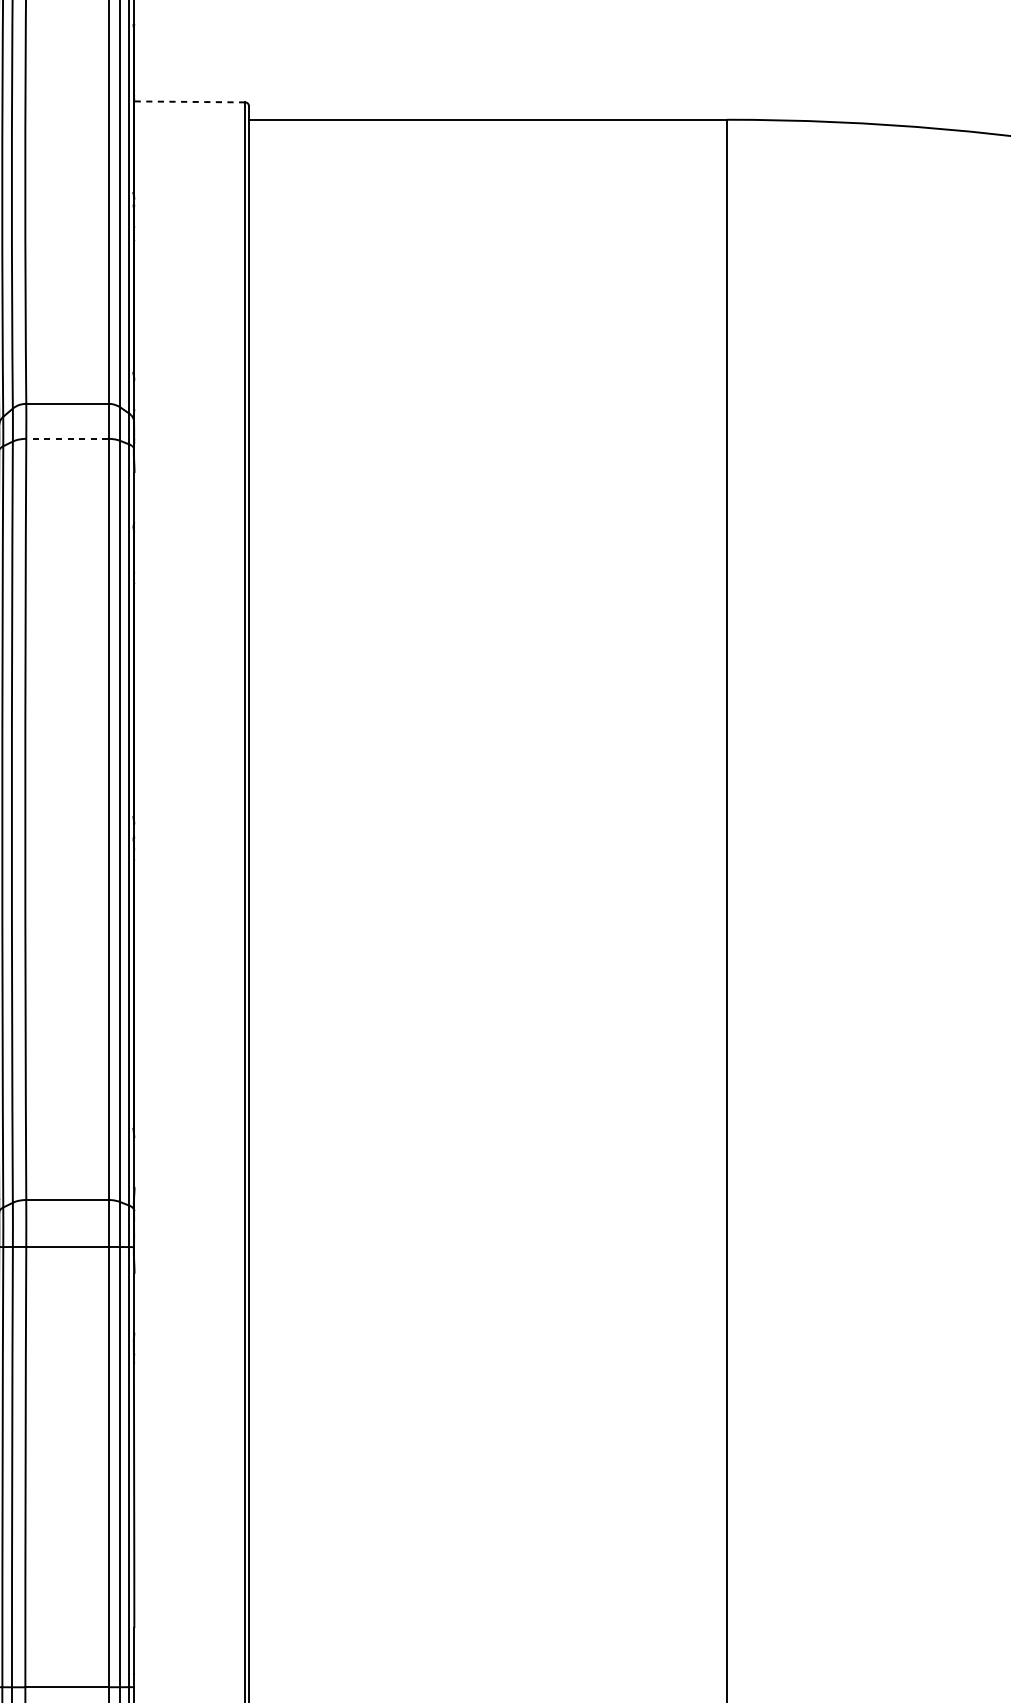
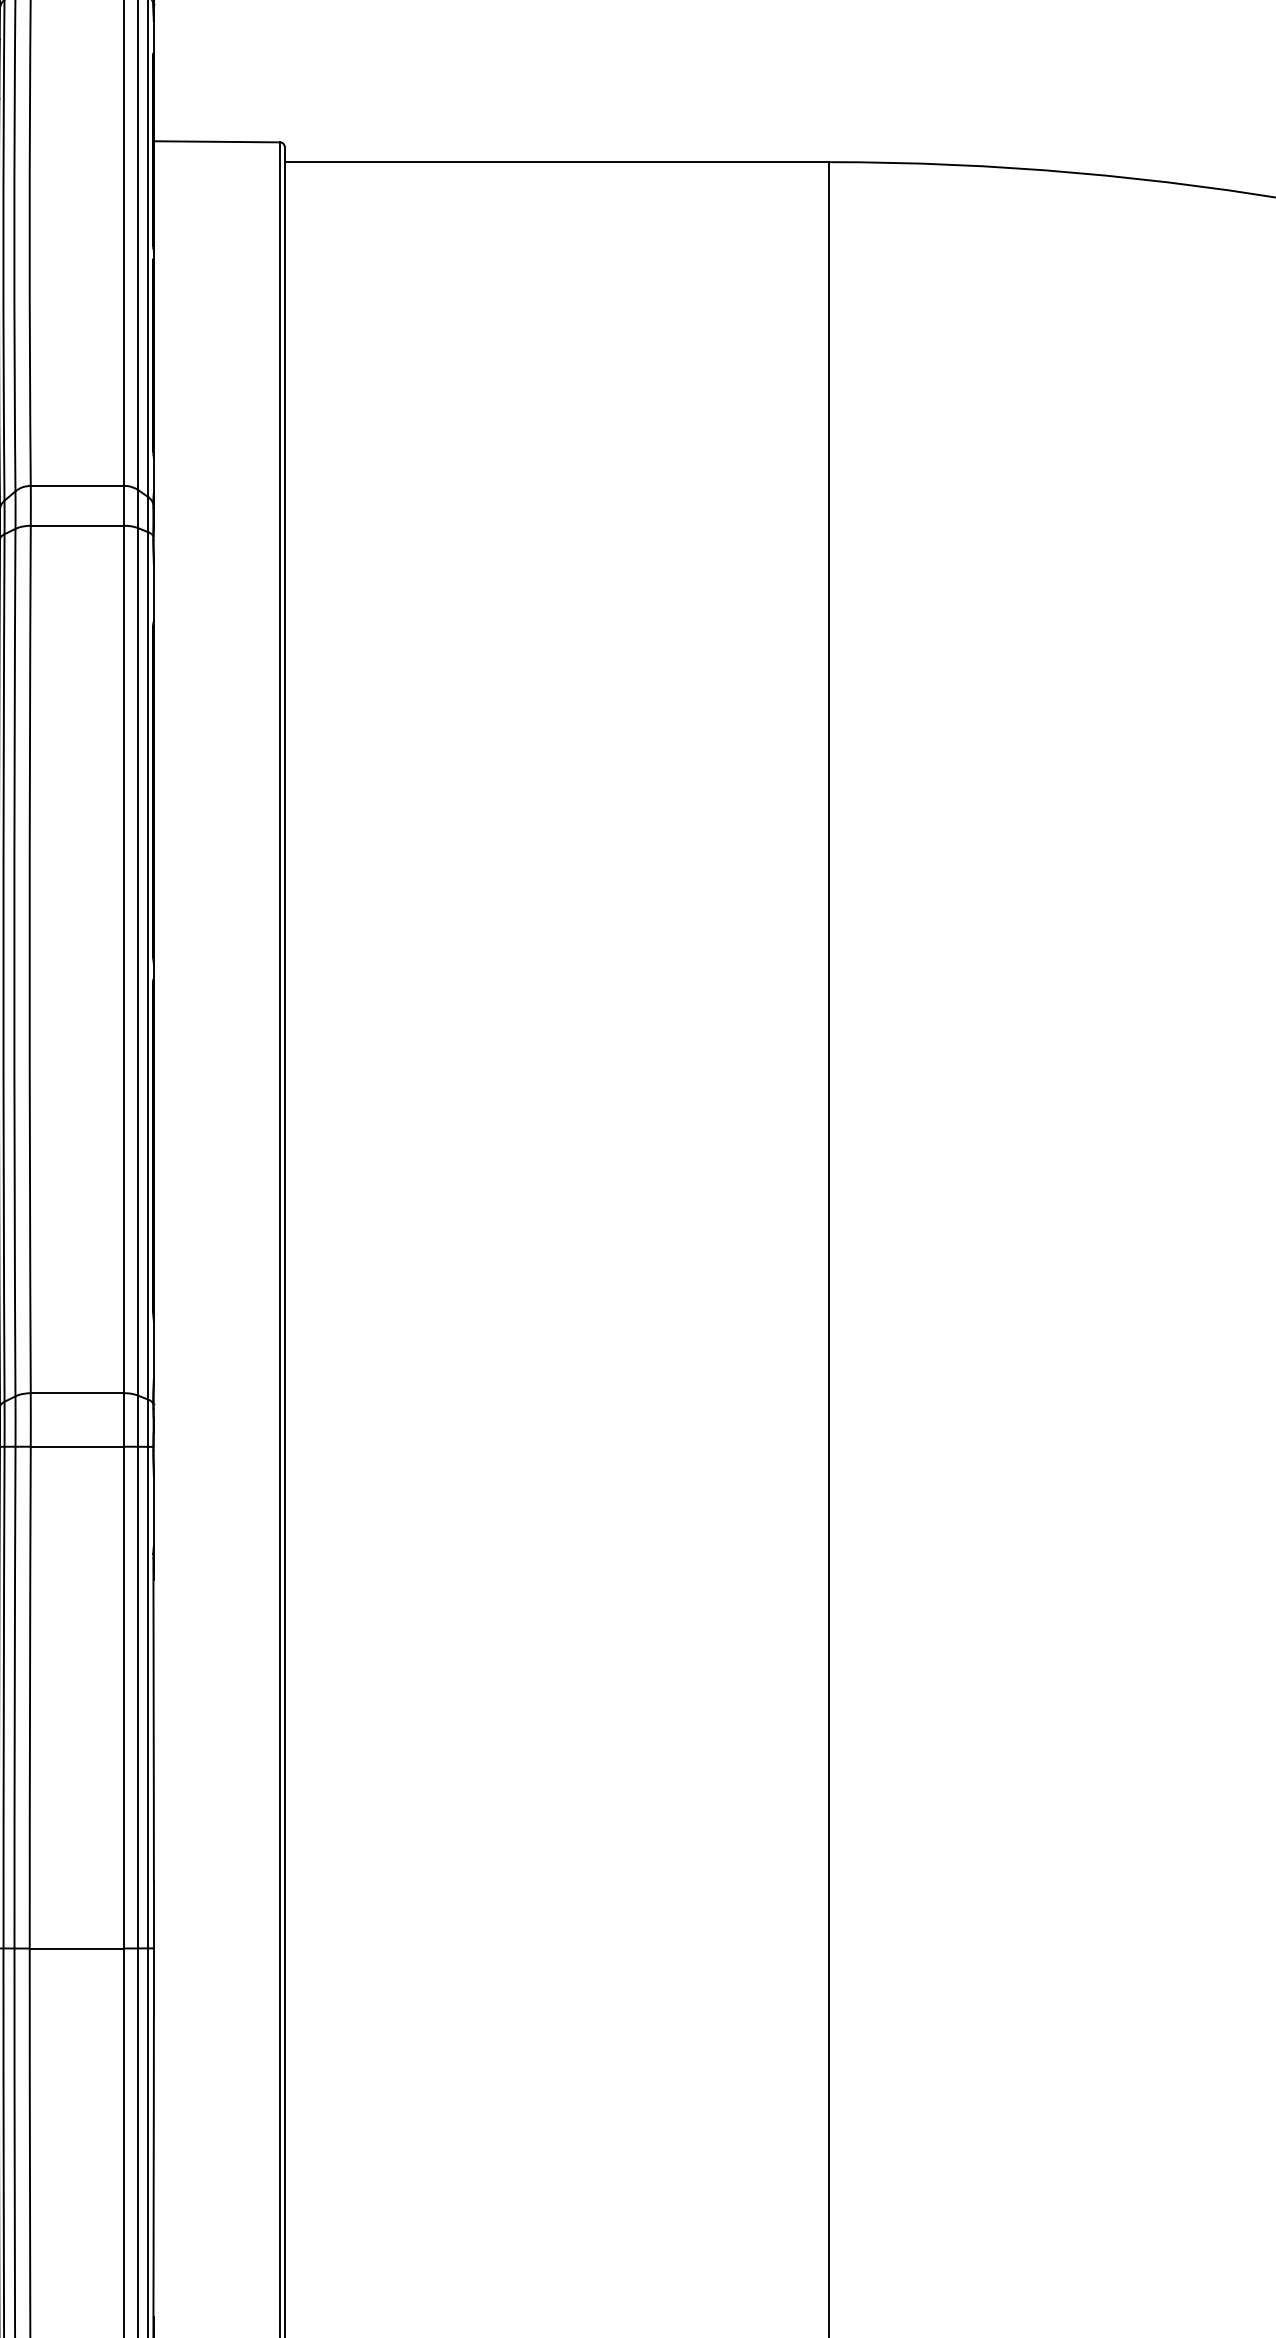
line: (189, 101) -> (216, 141), dashed -> solid
line: (67, 438) -> (77, 525), dashed -> solid

